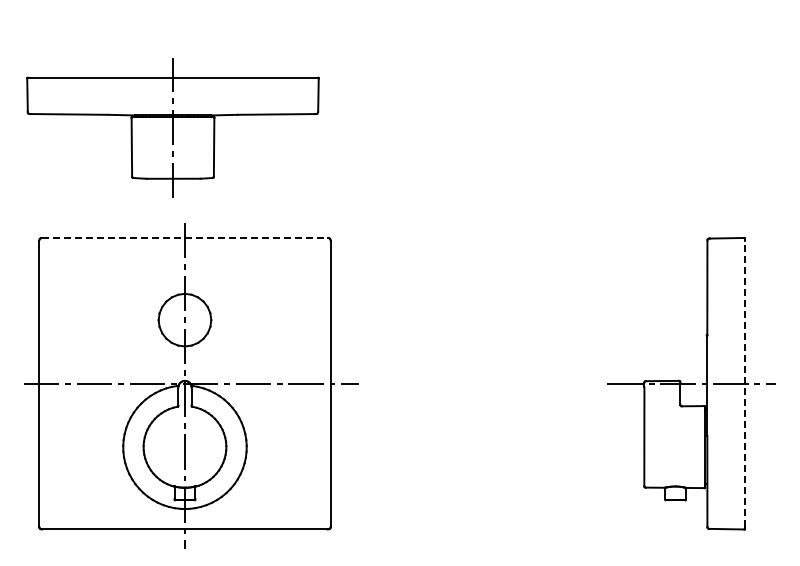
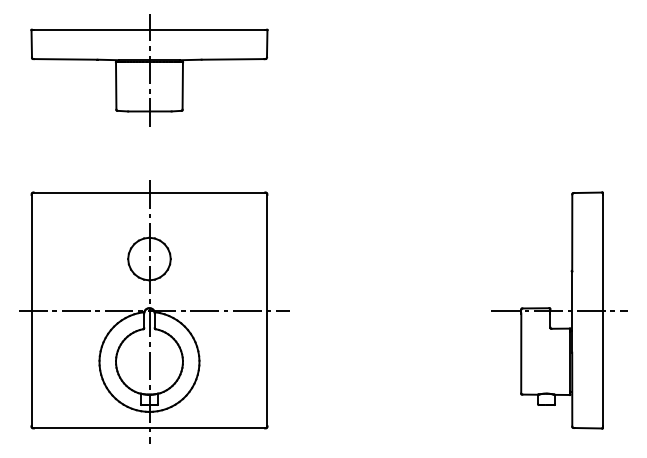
part: (172, 127) -> (149, 69), moved
line: (184, 237) -> (149, 192), dashed -> solid
line: (744, 383) -> (602, 310), dashed -> solid

